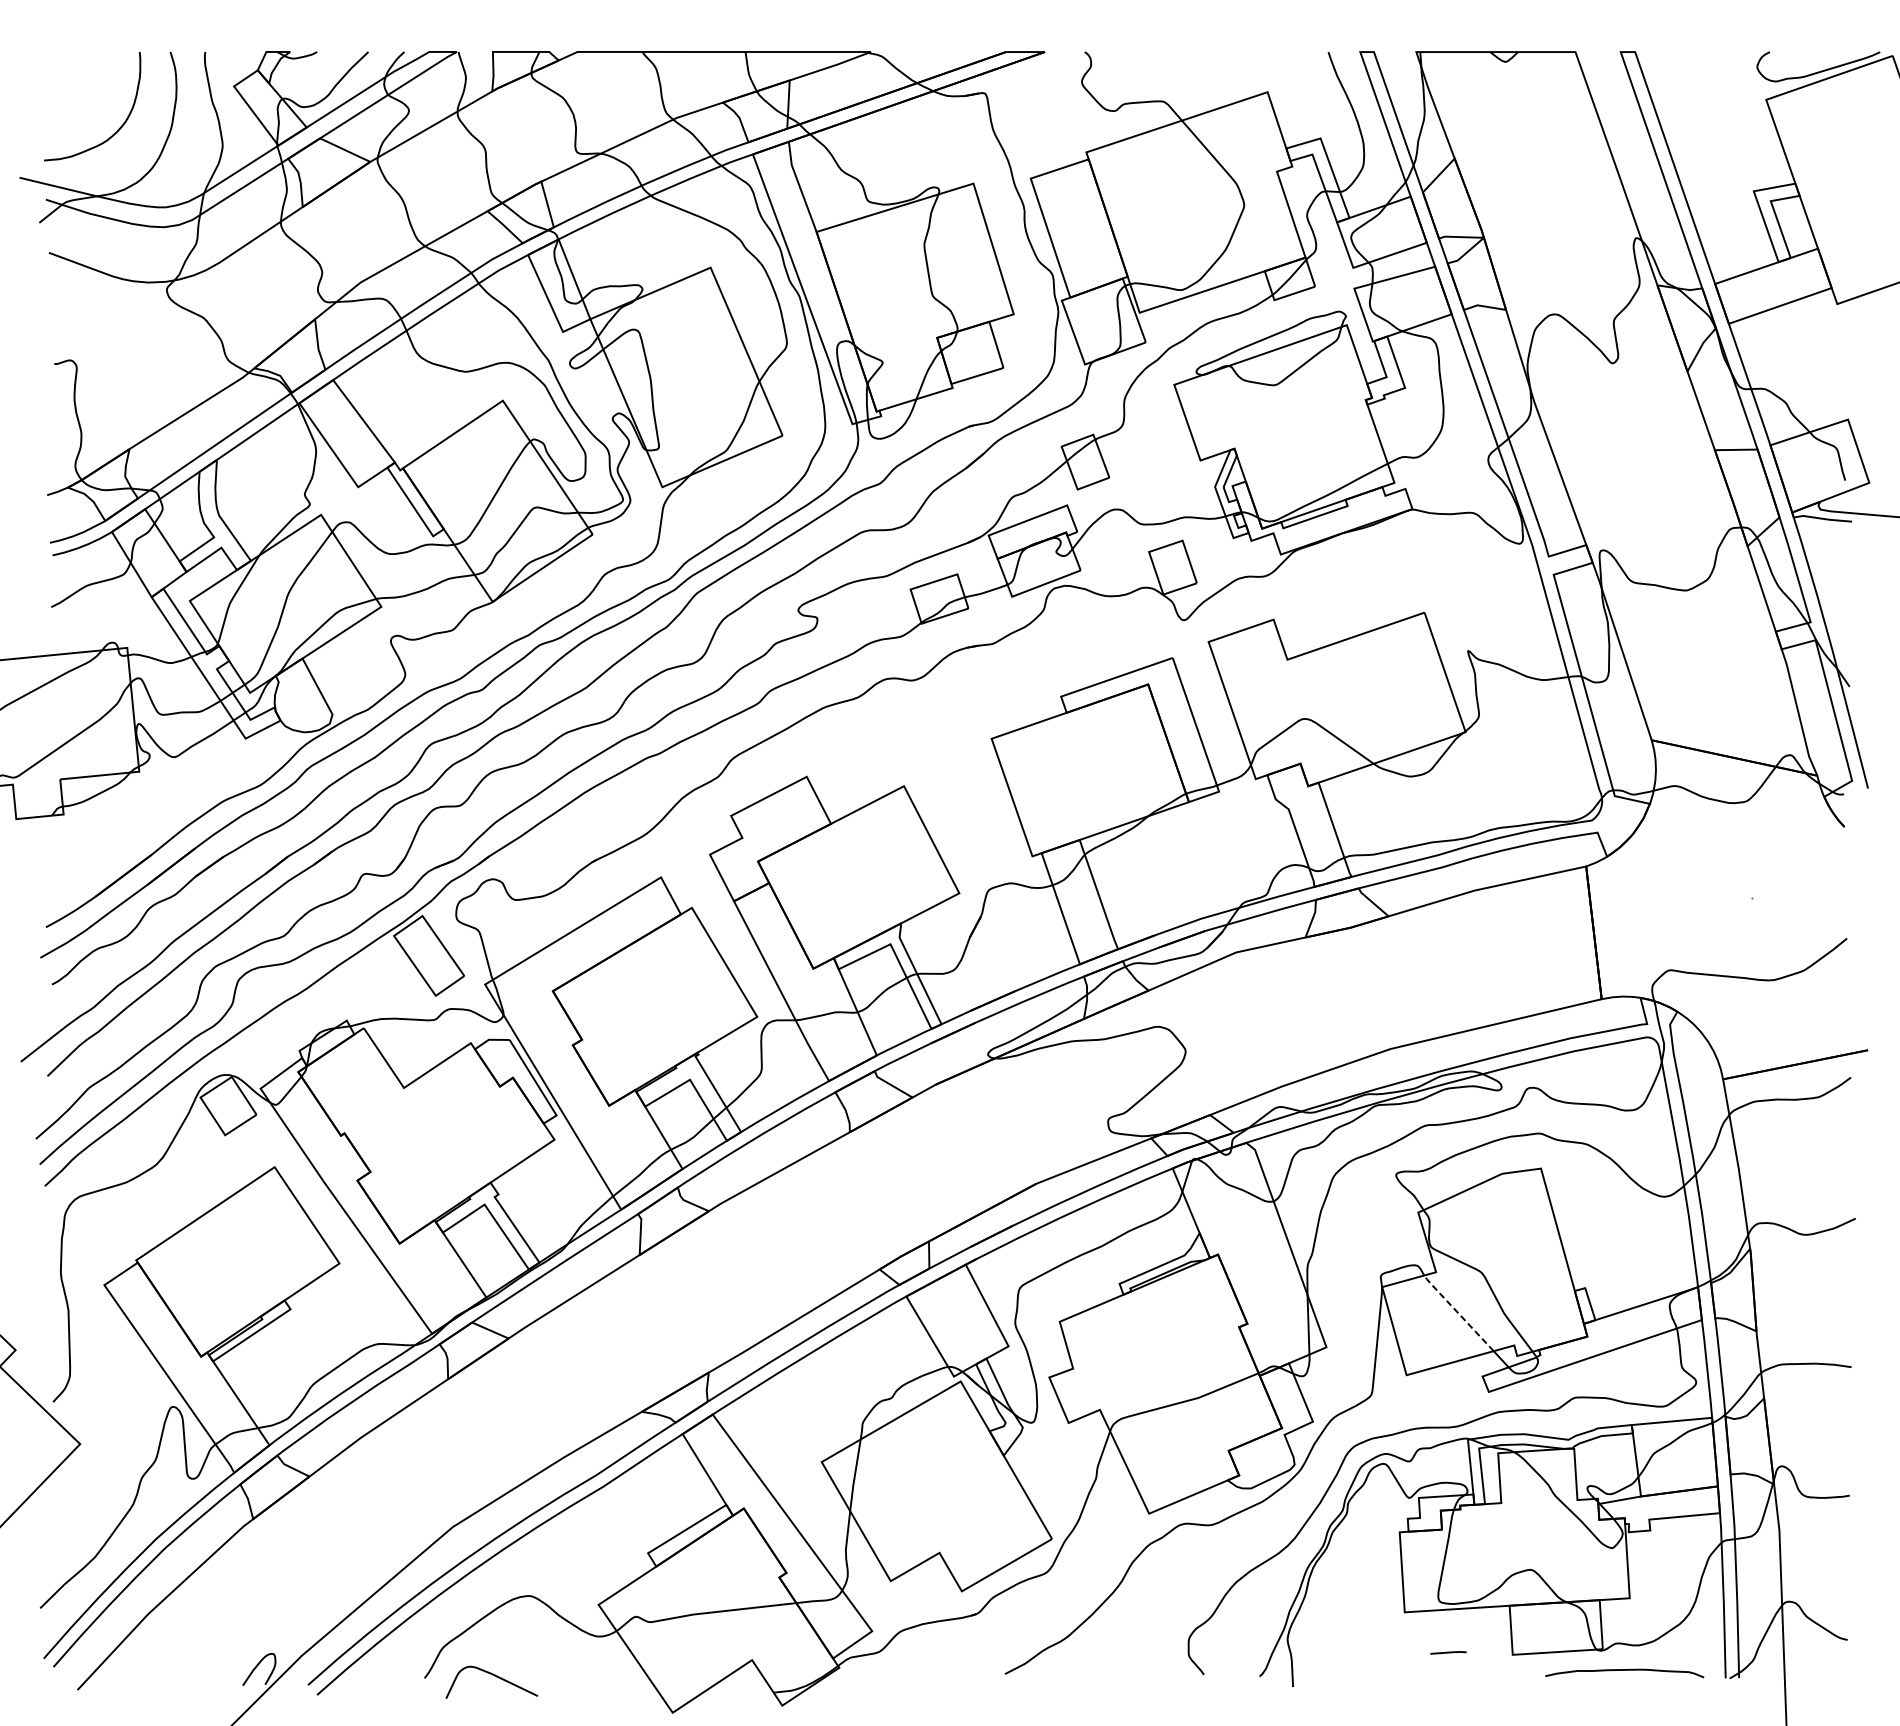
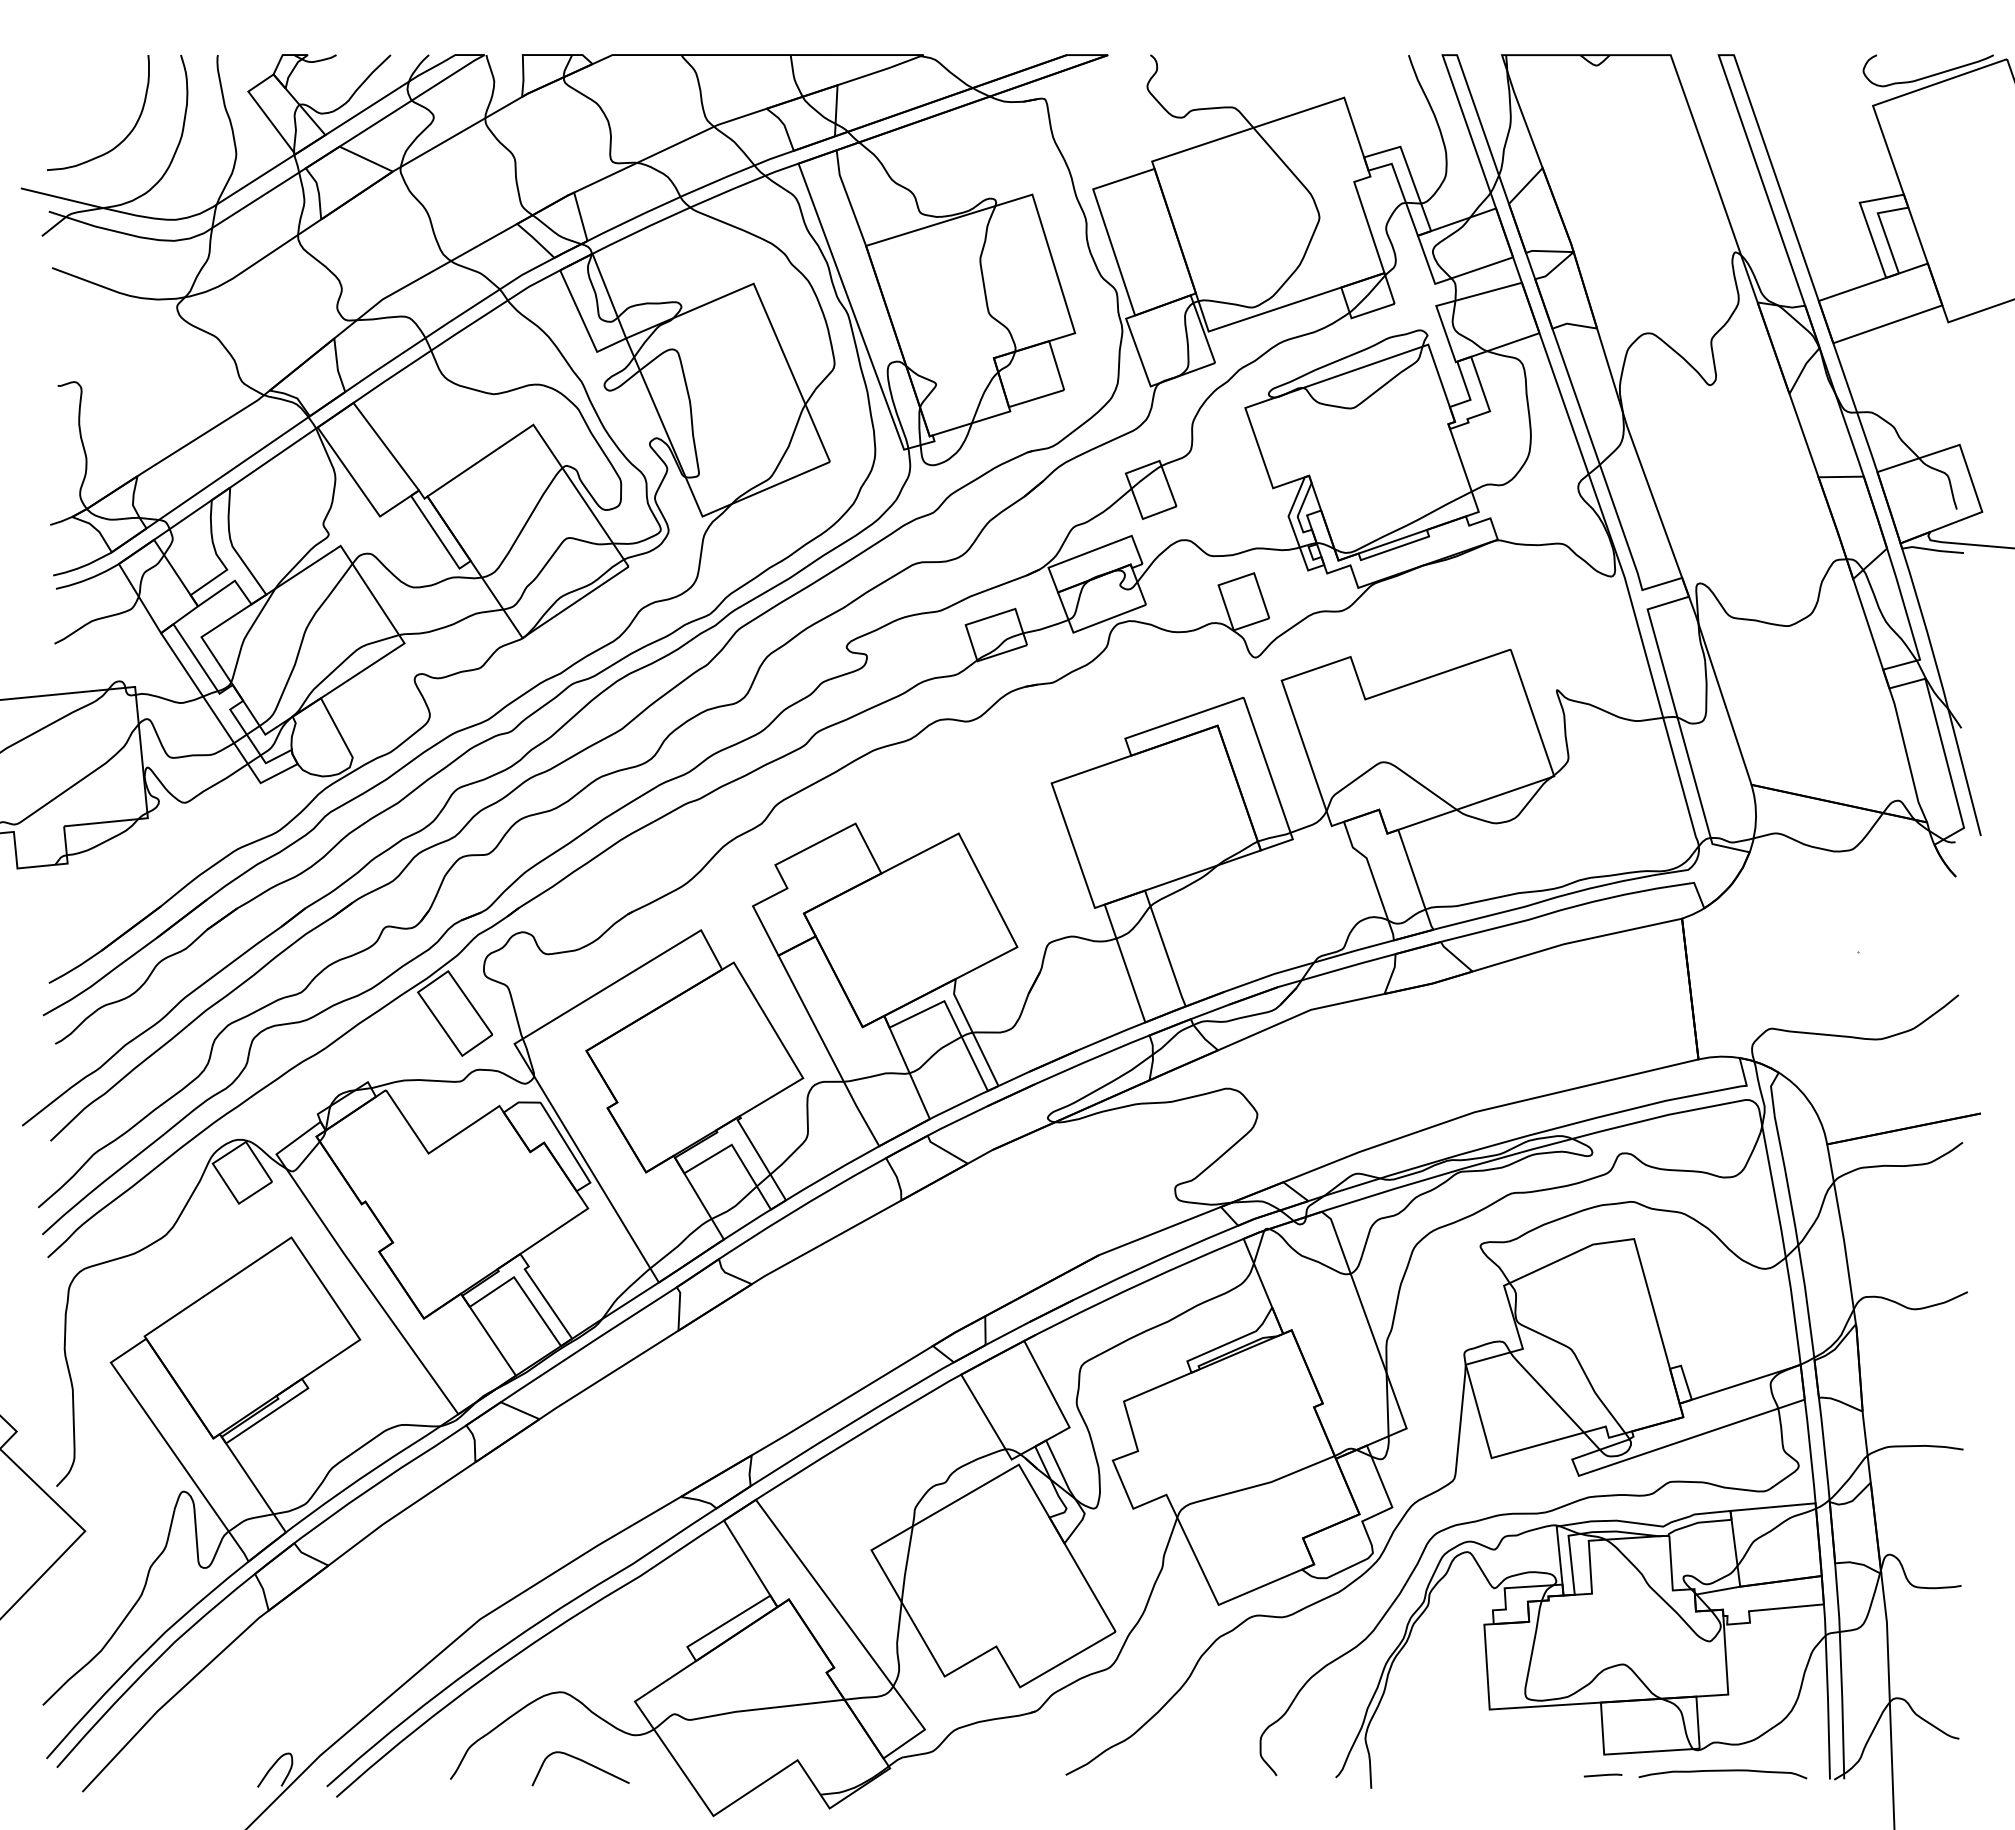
line: (1457, 1312) -> (1545, 1391), dashed -> solid
line: (1447, 1652) -> (1602, 1775), moved
curve: (494, 1676) -> (583, 1762), moved

